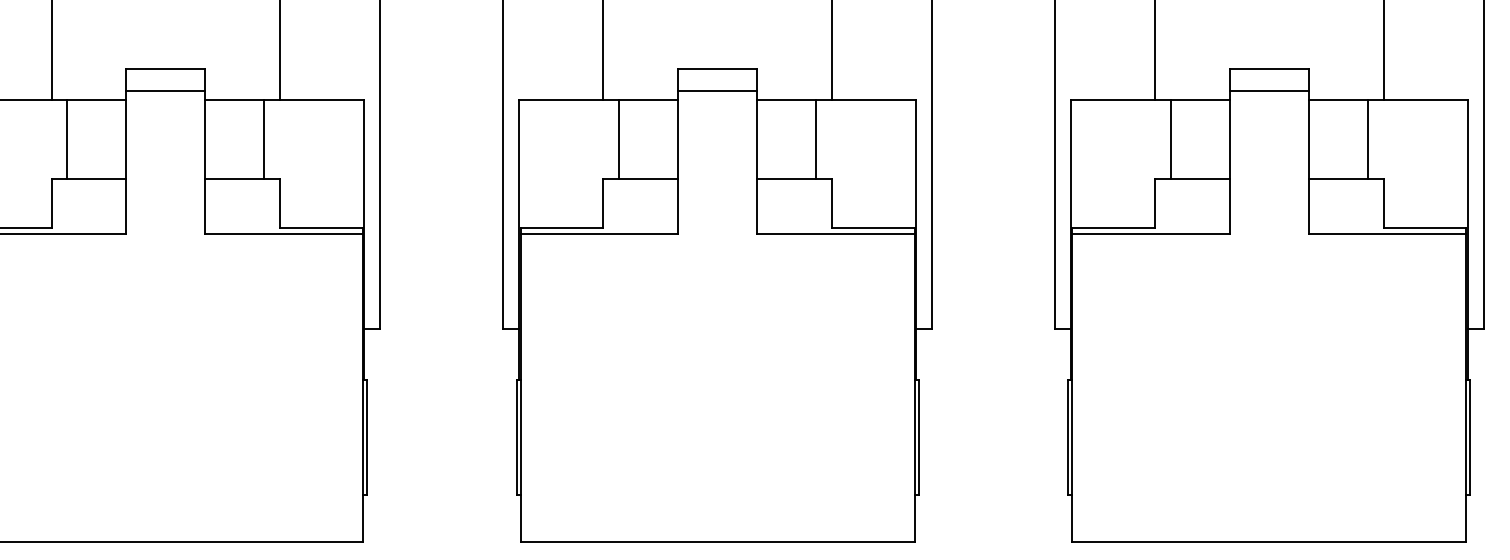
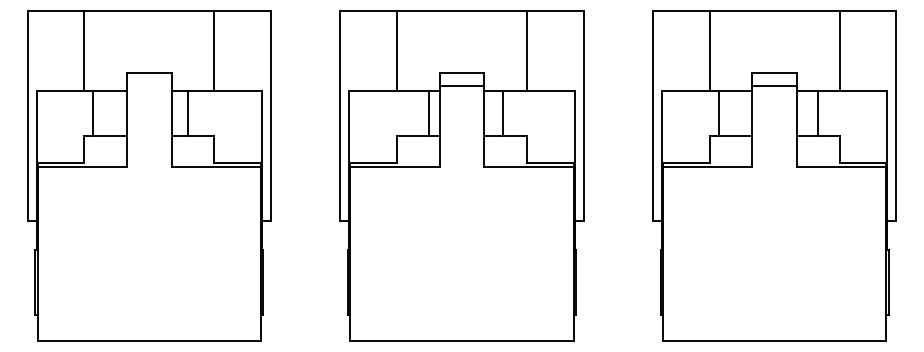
line: (164, 90) -> (148, 85), removed
line: (265, 139) -> (188, 113), moved
line: (619, 139) -> (429, 113), moved
line: (815, 139) -> (502, 113), moved
line: (1367, 139) -> (817, 113), moved

